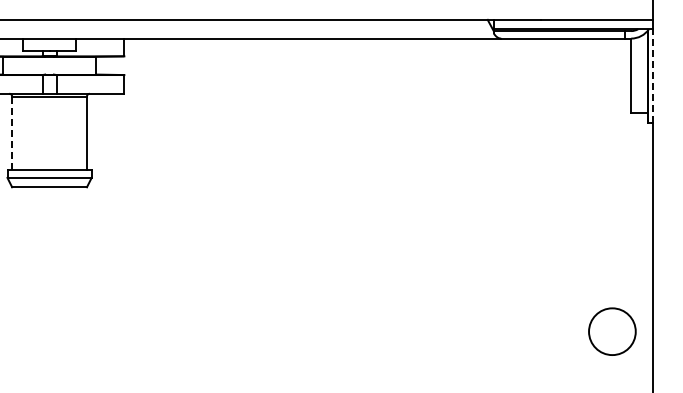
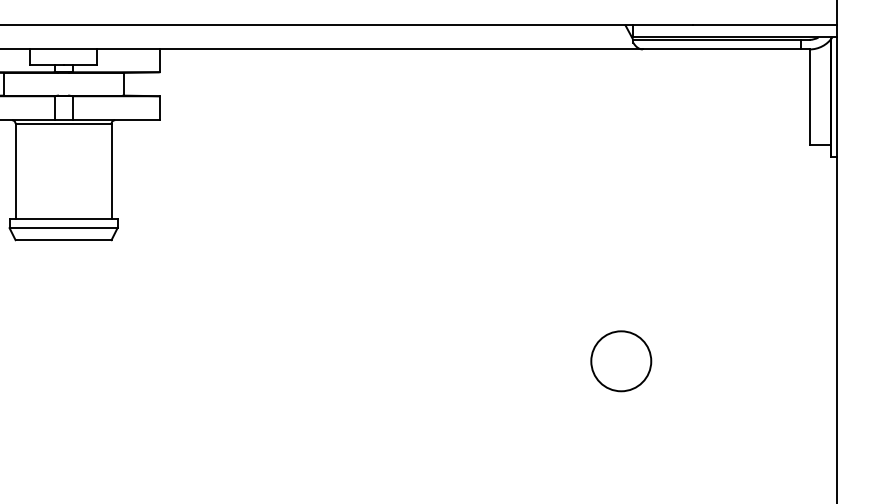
line: (652, 76) -> (836, 98), dashed -> solid
line: (12, 133) -> (16, 171), dashed -> solid
circle: (612, 331) -> (621, 361), moved

